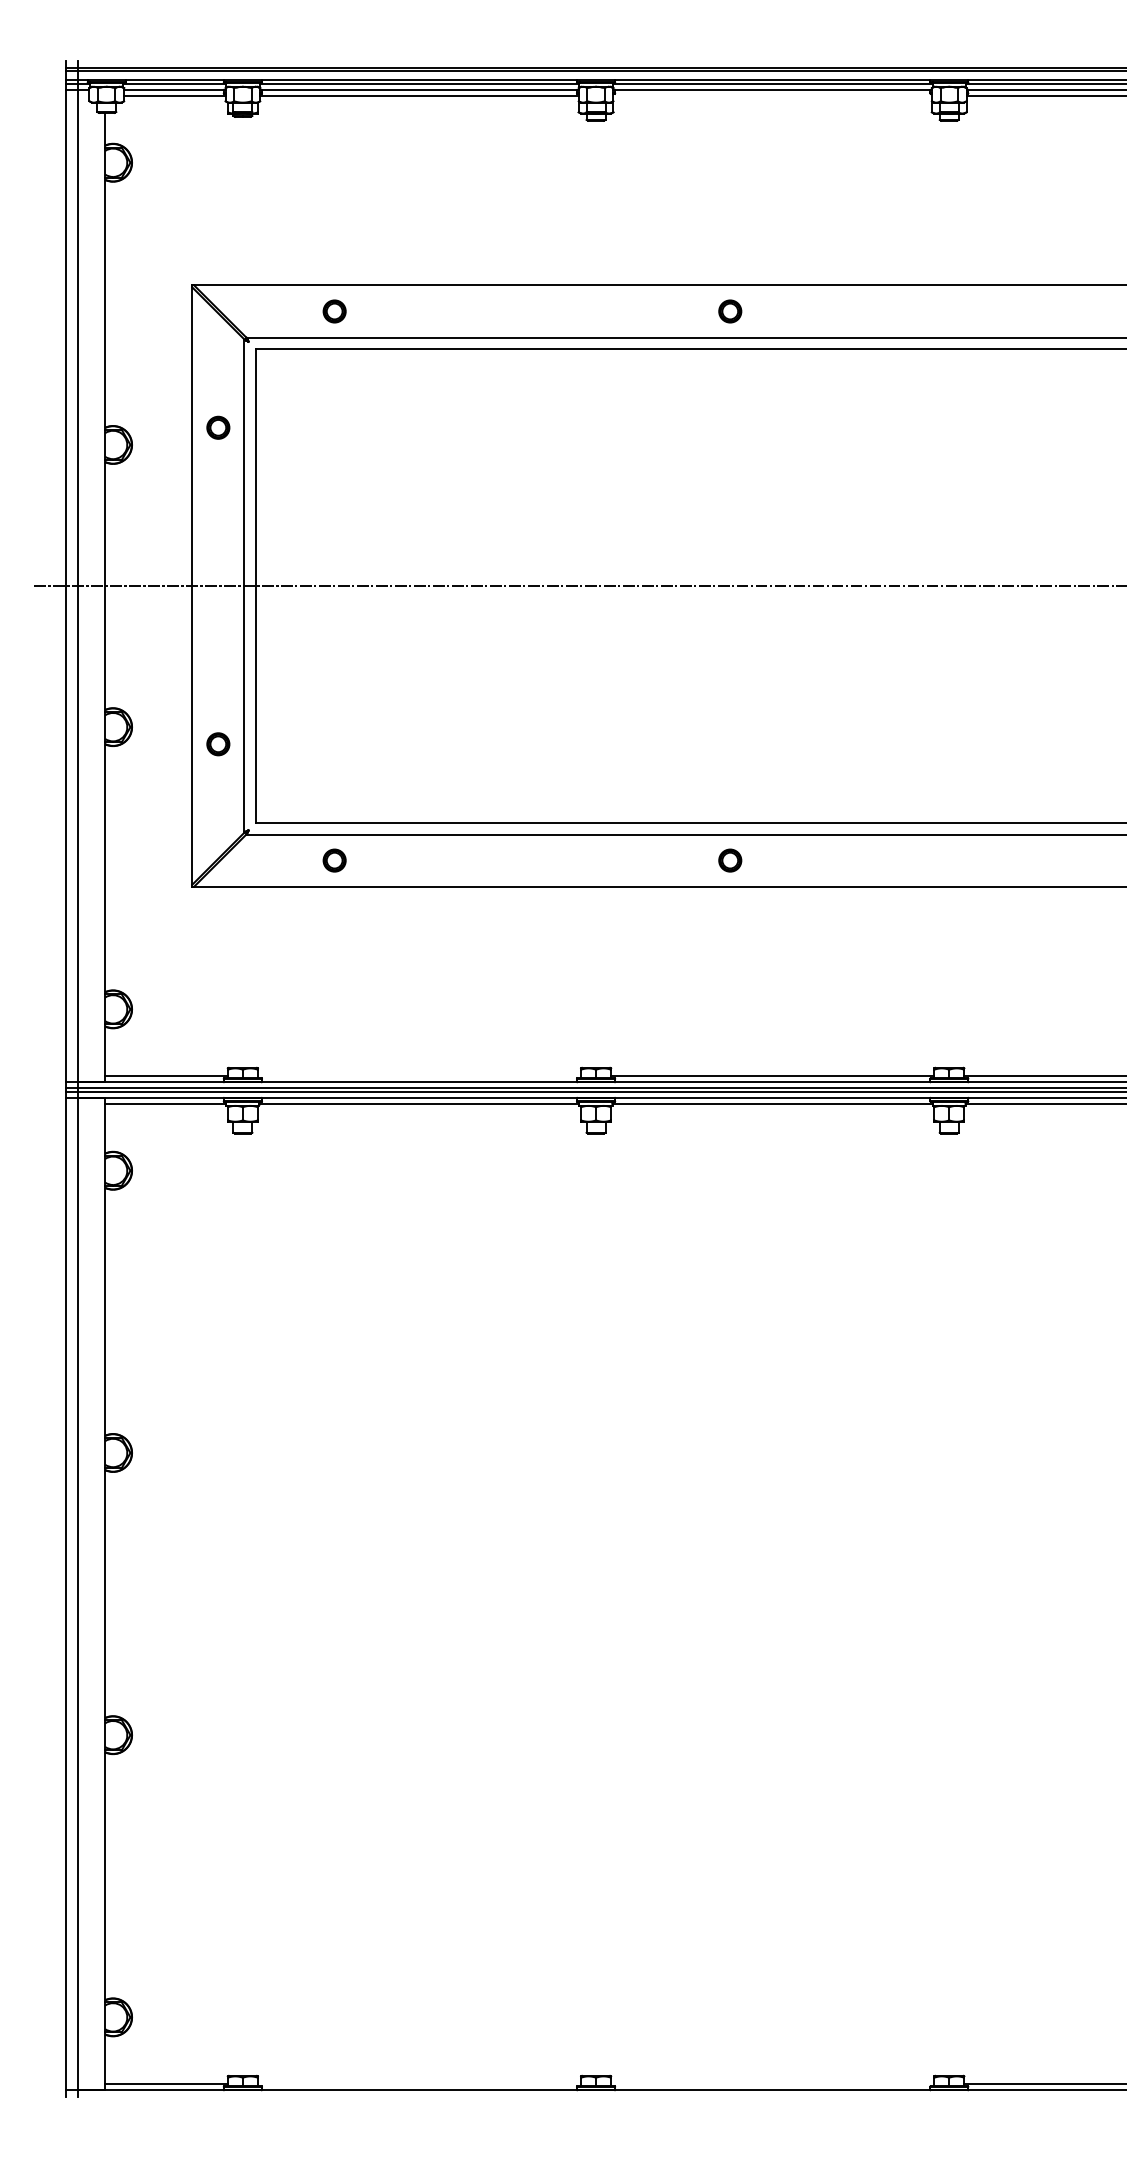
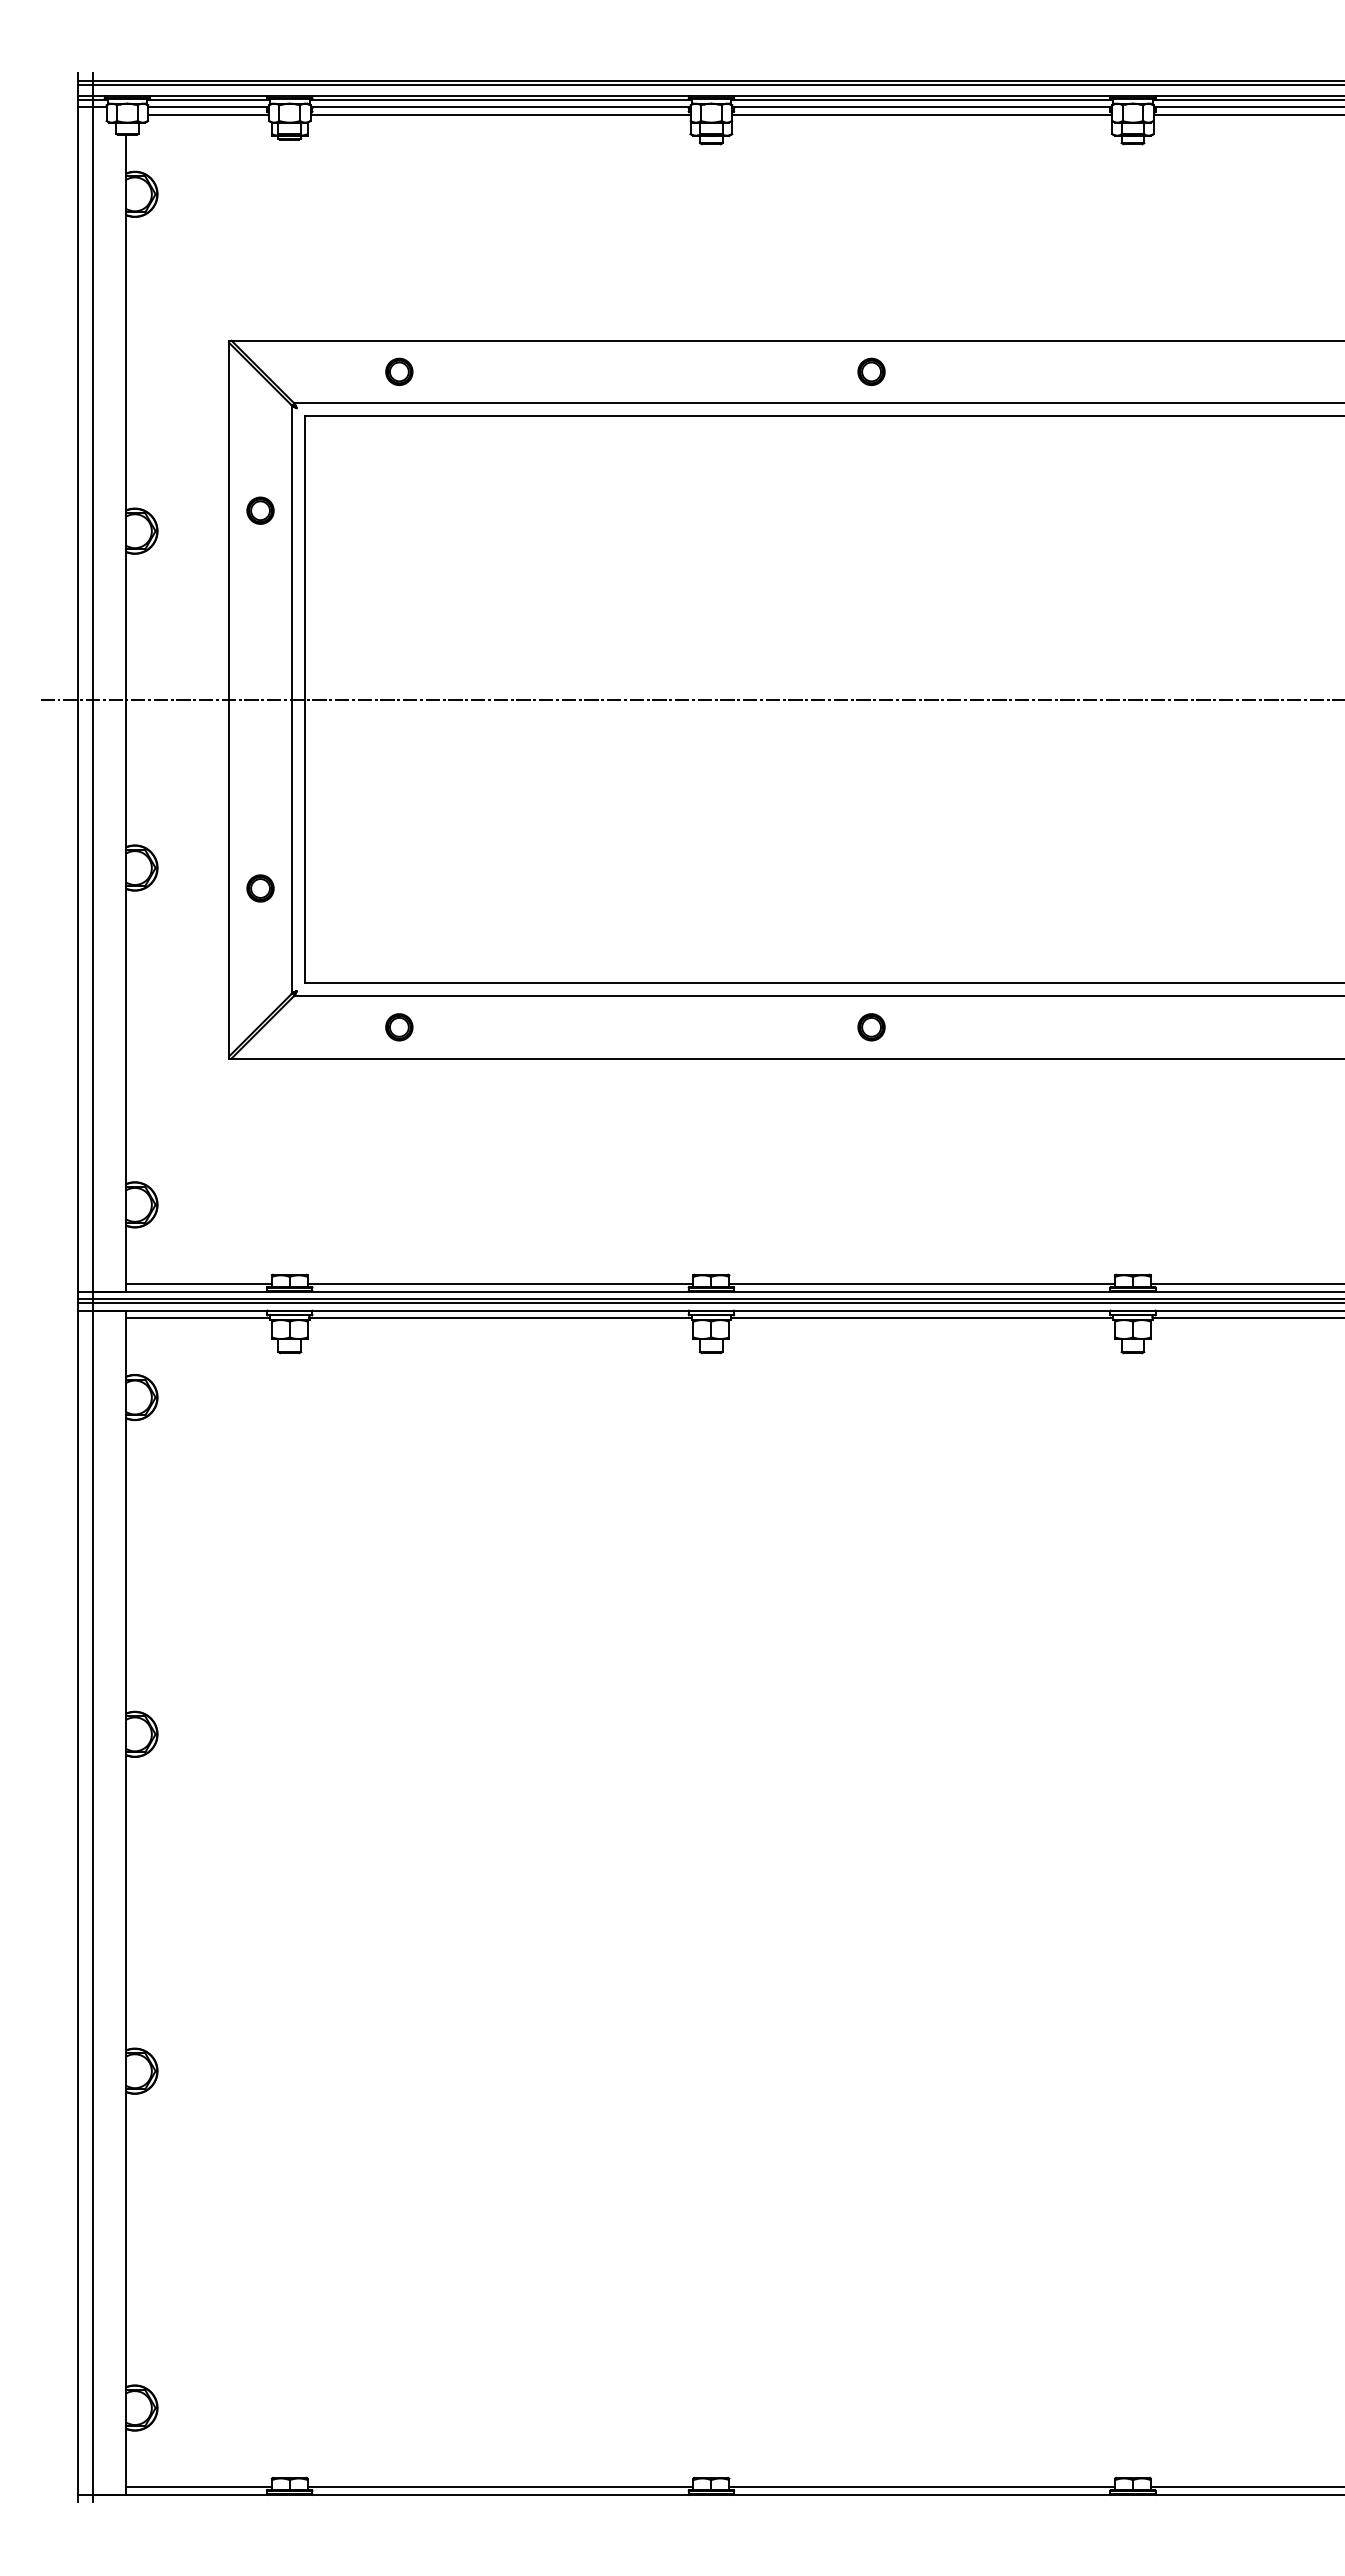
line: (772, 96) -> (922, 115), added
line: (419, 1076) -> (500, 1284), added
line: (419, 2083) -> (500, 2487), added
line: (772, 2083) -> (922, 2487), added

